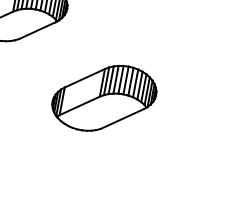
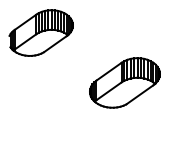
part: (103, 97) -> (124, 82), moved

